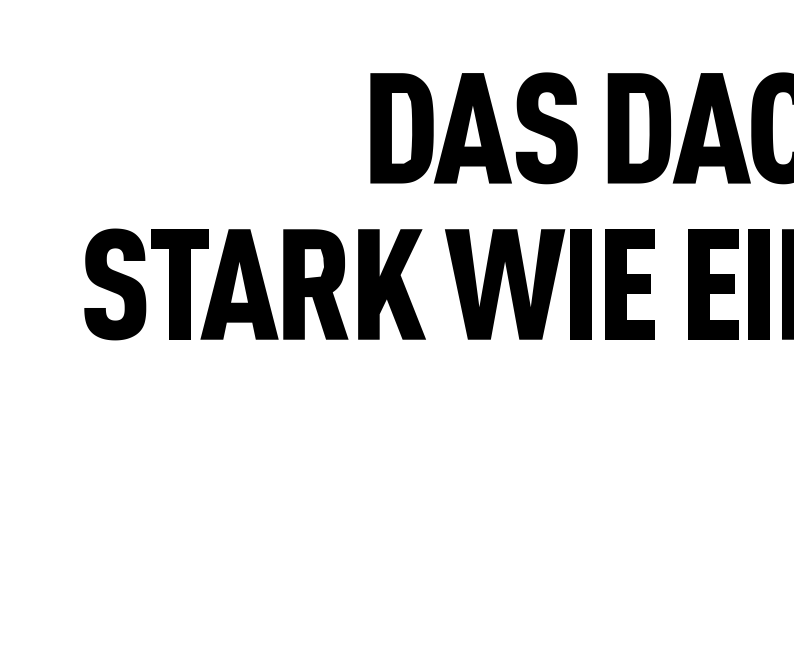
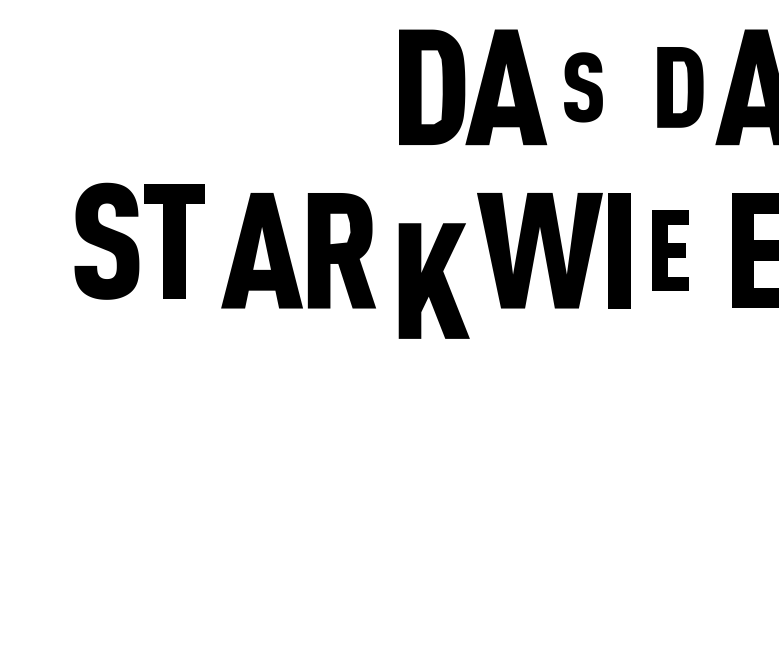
part: (546, 128) -> (583, 87), size x0.6
part: (638, 128) -> (679, 87), size x0.7
part: (146, 284) -> (139, 241), moved
part: (391, 284) -> (433, 281), moved
part: (629, 284) -> (670, 250), size x0.7

